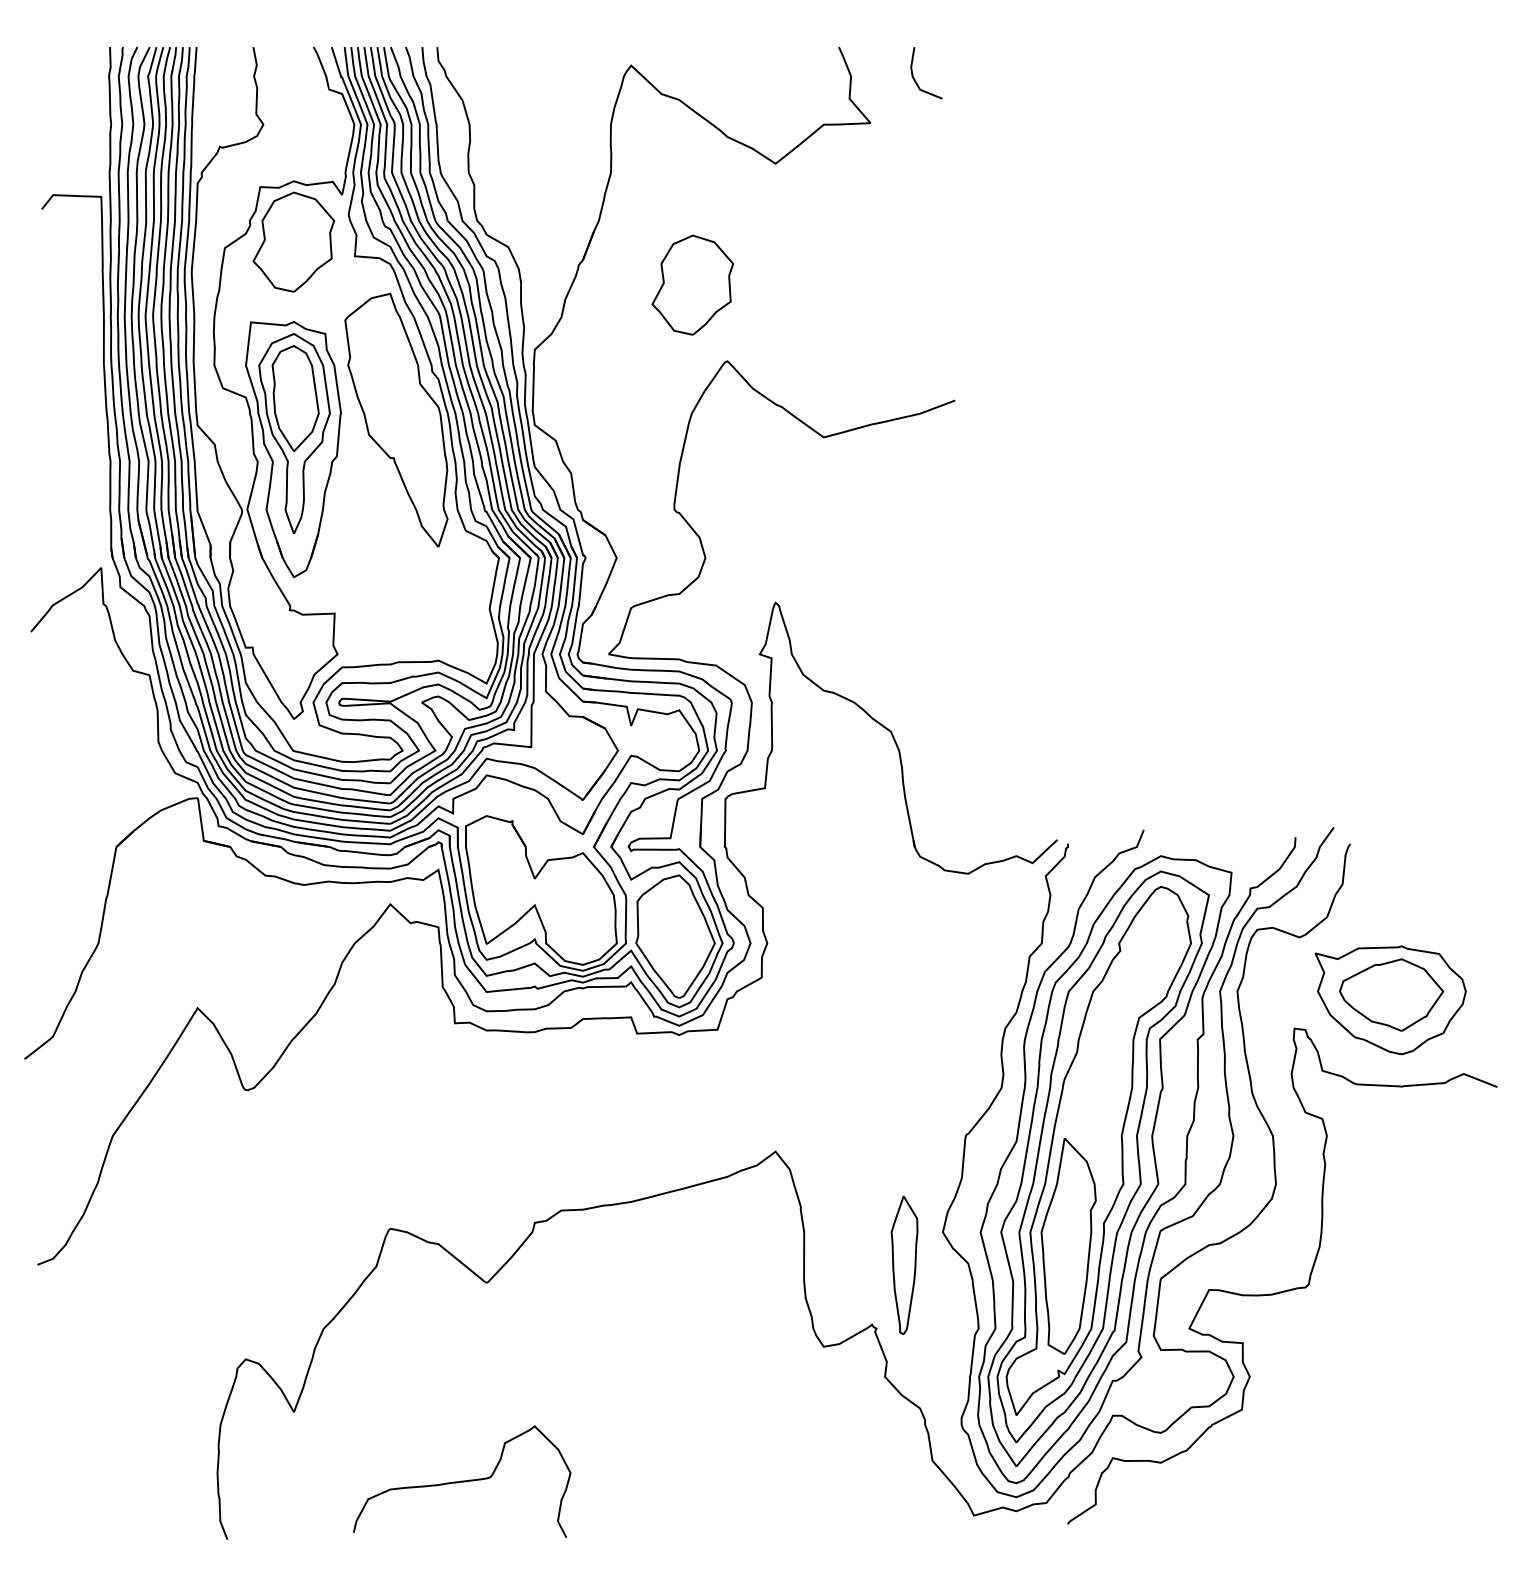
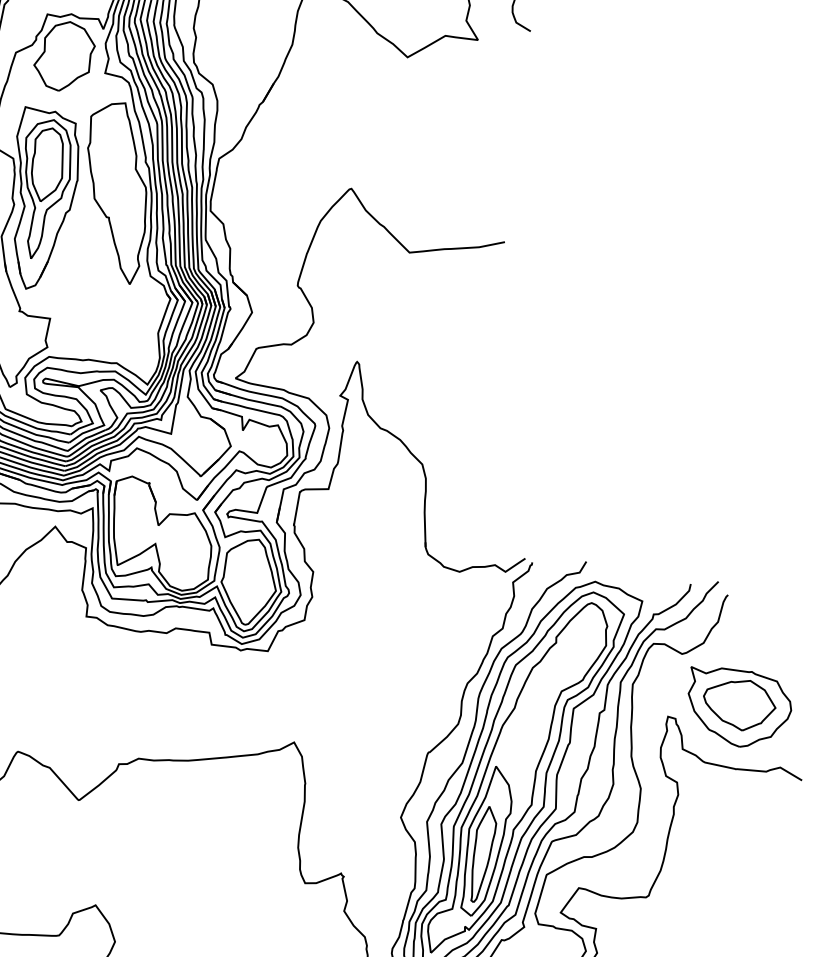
part: (692, 284) -> (336, 131), removed
part: (904, 1264) -> (482, 853), moved

